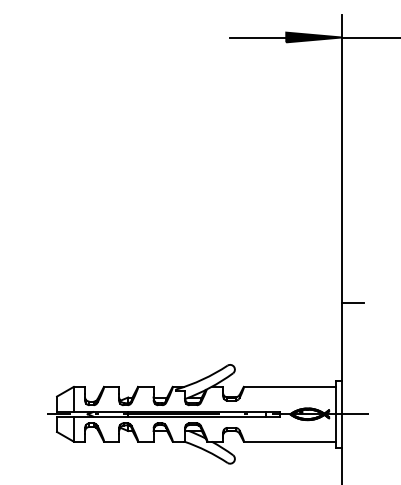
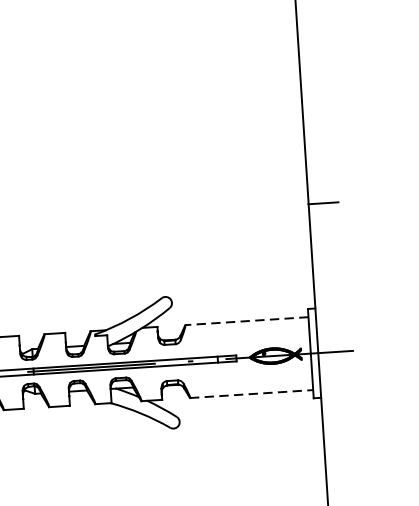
line: (289, 386) -> (246, 320), solid -> dashed
line: (290, 441) -> (252, 393), solid -> dashed

